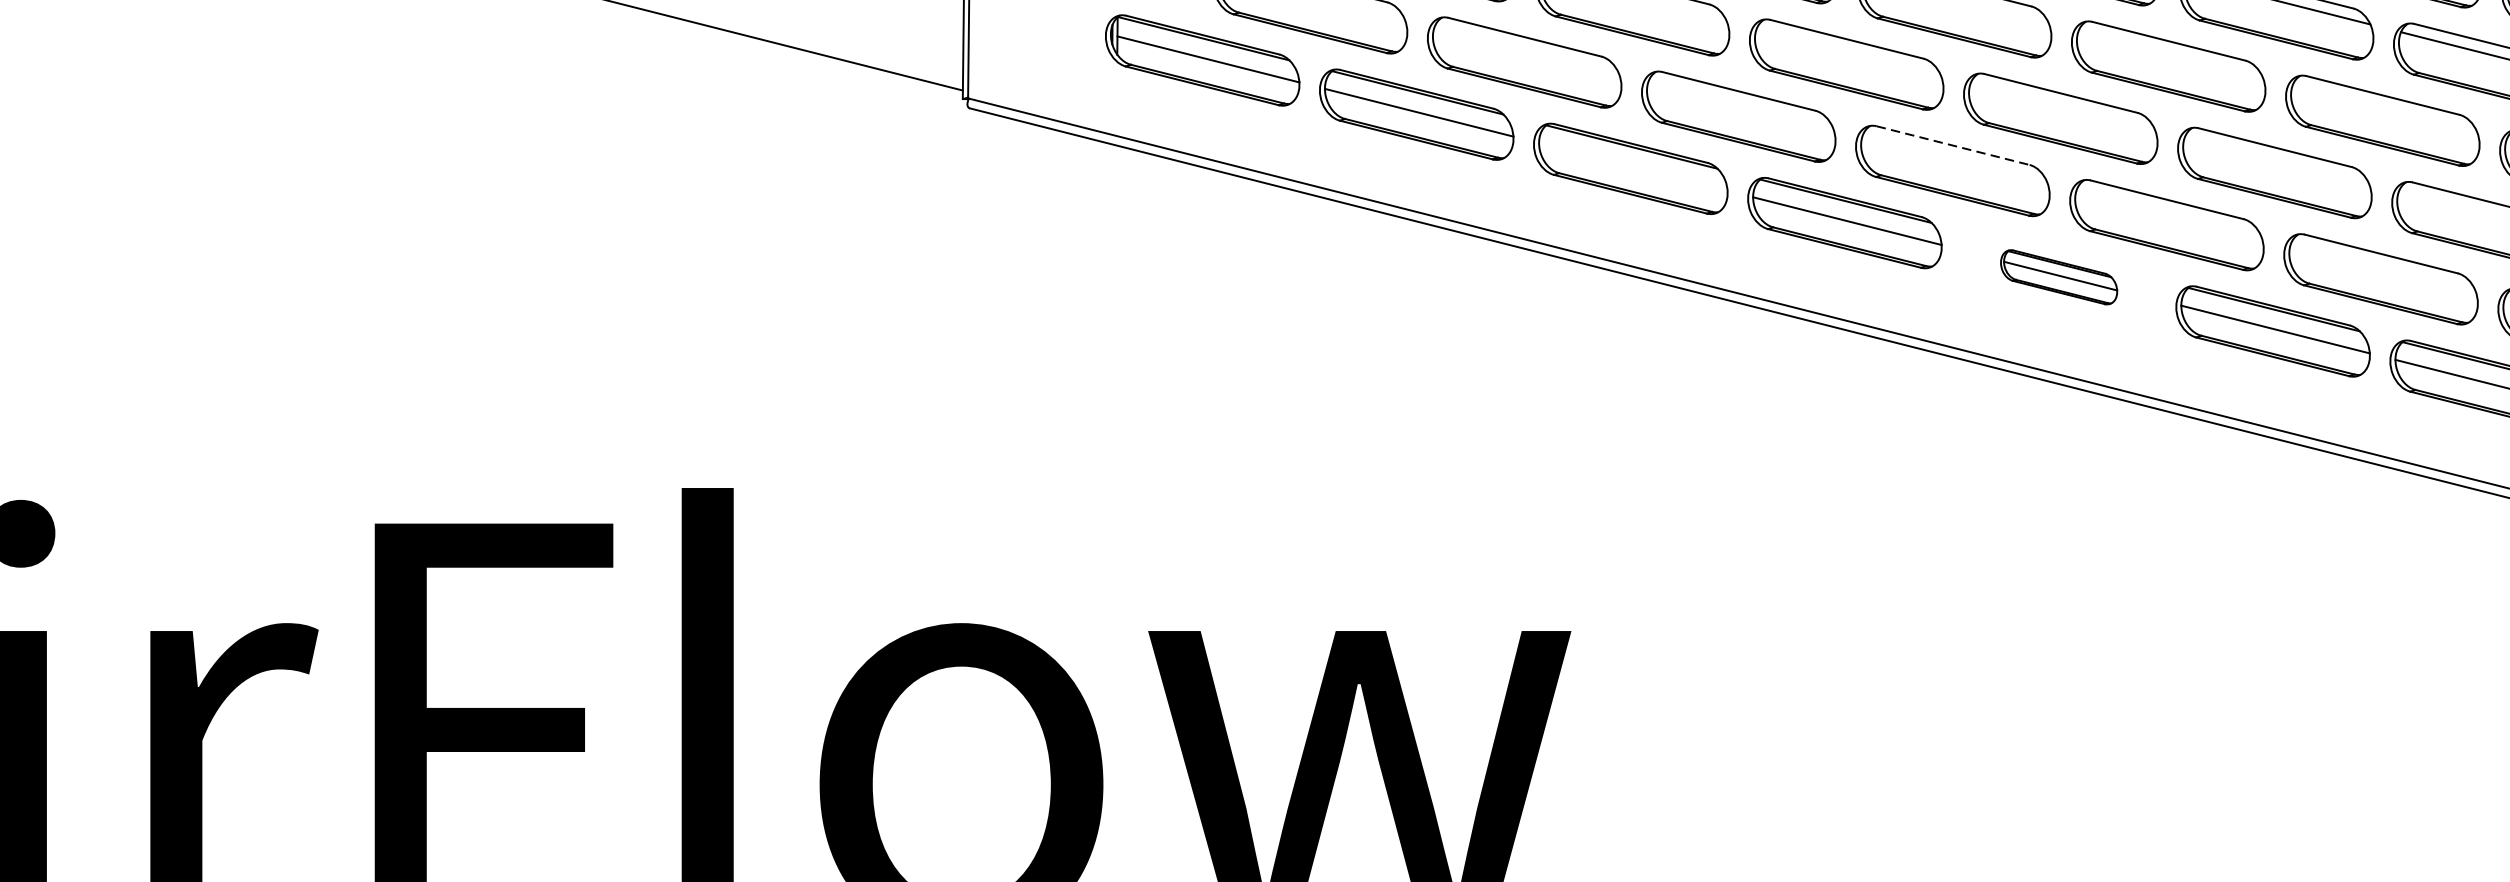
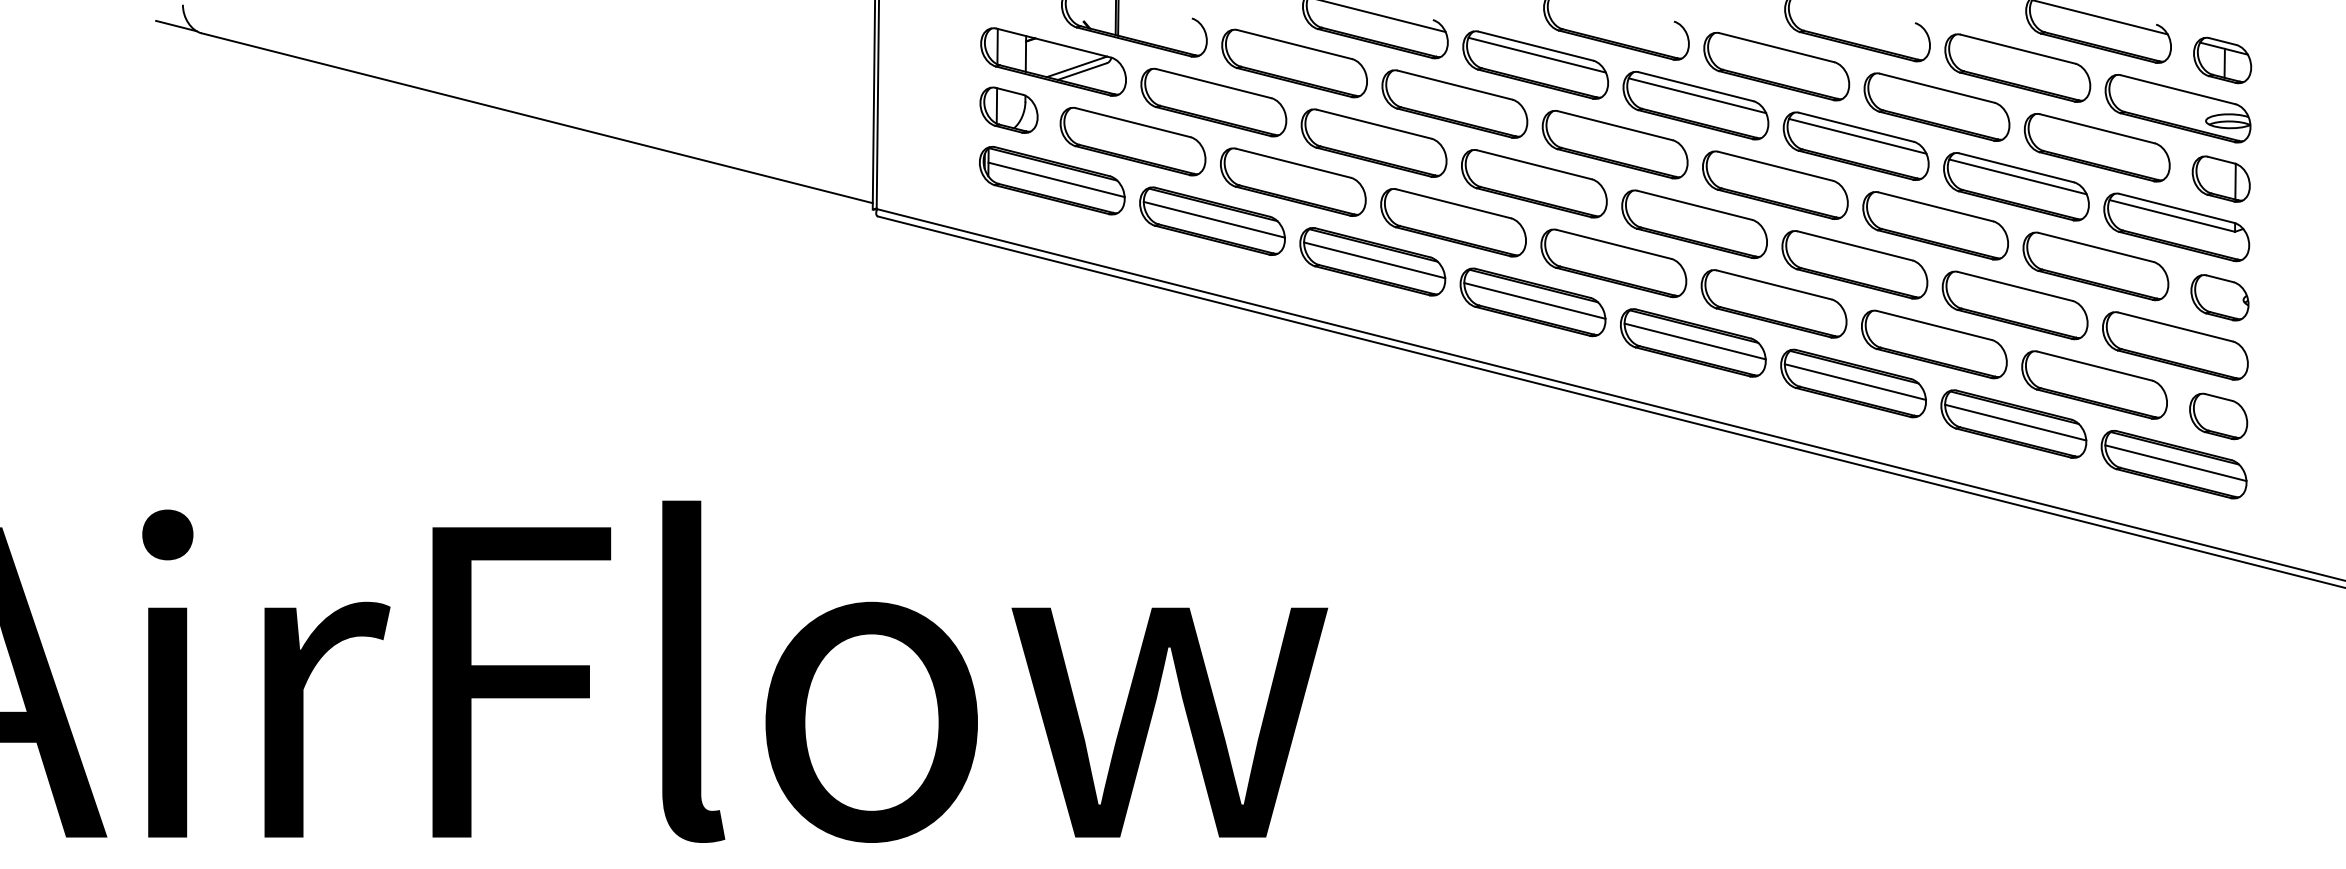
line: (1953, 145) -> (1614, 244), dashed -> solid
line: (1633, 167) -> (1374, 260), added
part: (2059, 276) -> (1693, 342), size x1.67

